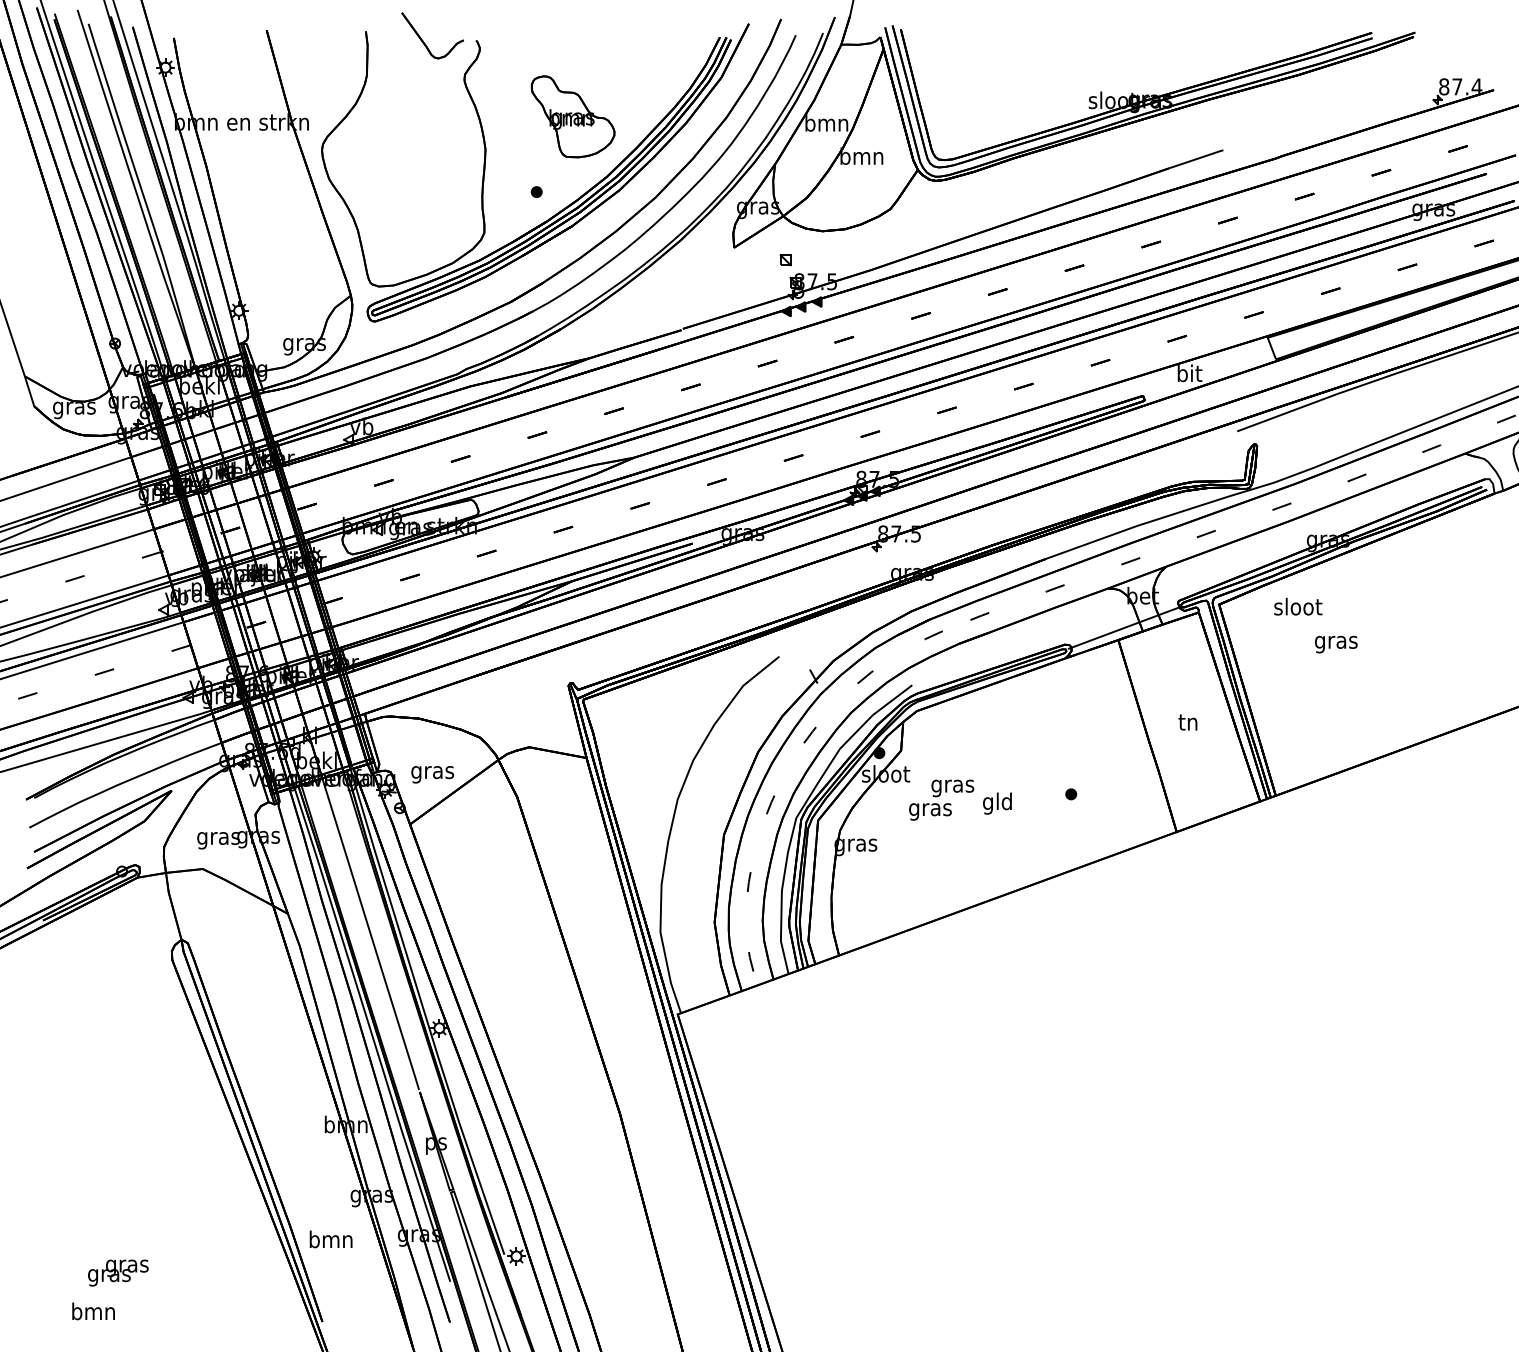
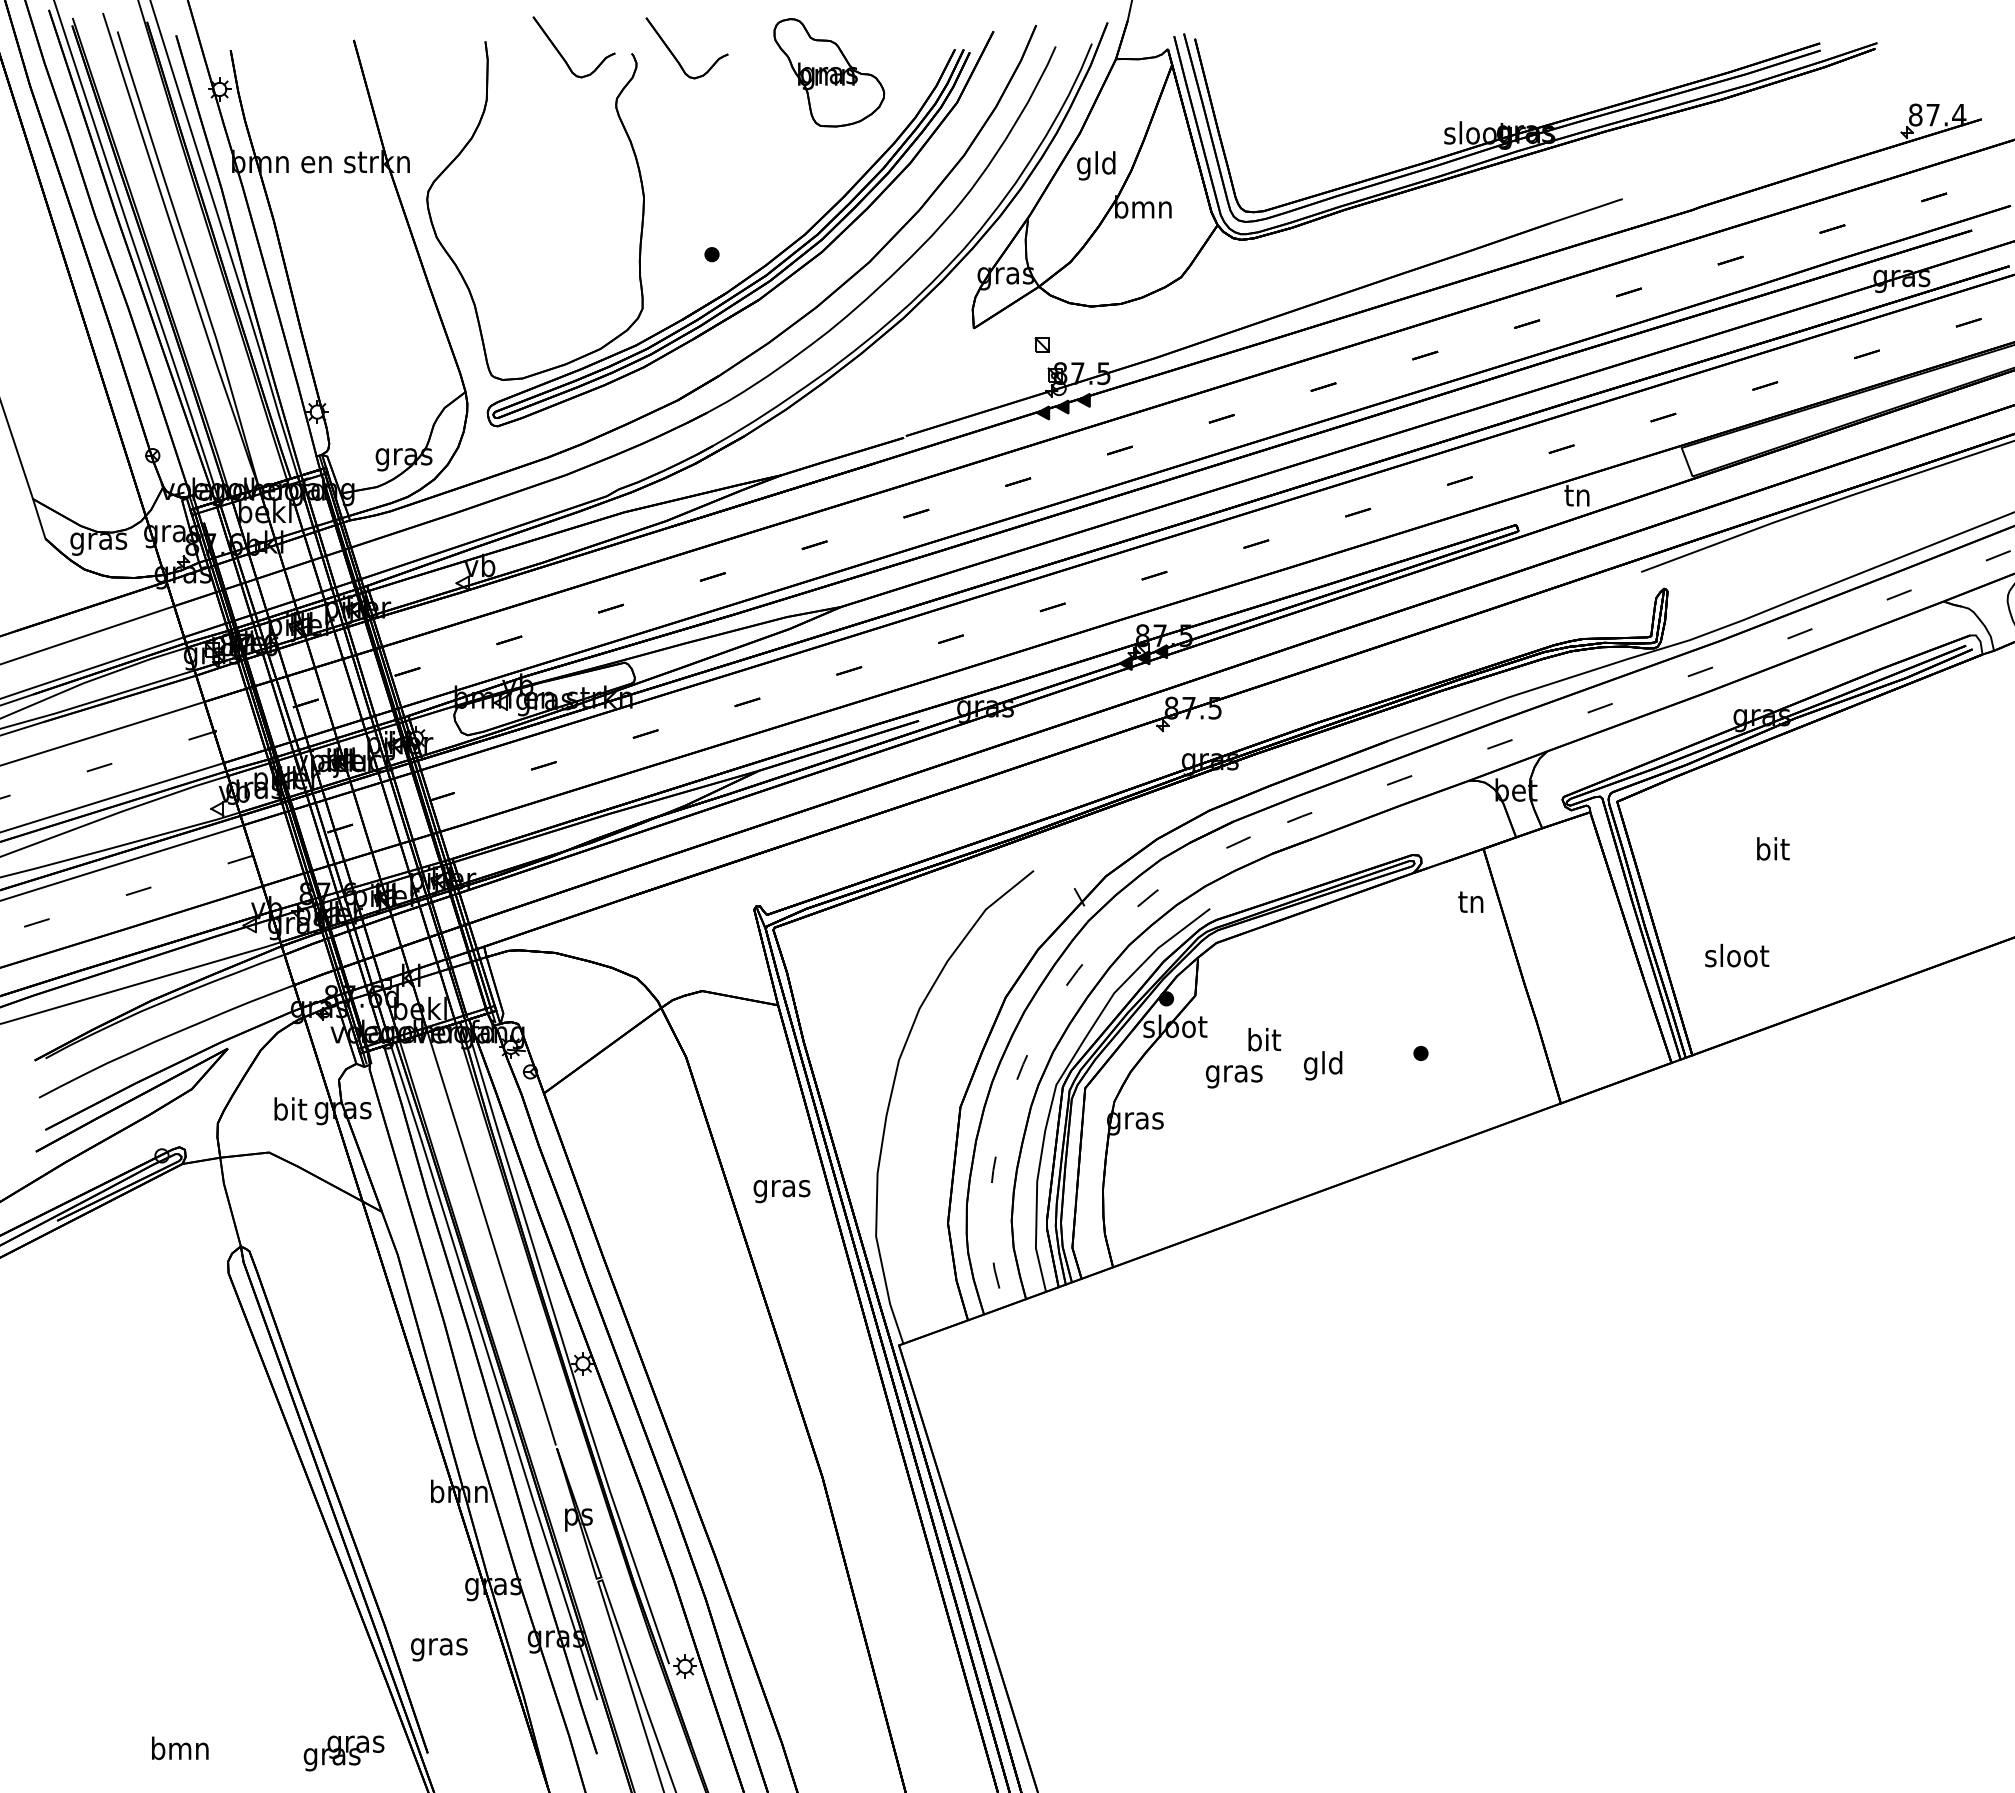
part: (509, 43) -> (676, 57), added
part: (573, 116) -> (829, 72), moved
text: (826, 124) -> (1096, 165), bmn -> gld
text: (1189, 372) -> (1578, 494), bit -> tn
text: (1298, 606) -> (1737, 955), moved
line: (1125, 627) -> (1492, 832), removed
text: (1336, 642) -> (1772, 851), gras -> bit
text: (1187, 721) -> (1470, 901), moved
text: (432, 774) -> (781, 1191), moved
text: (952, 786) -> (1263, 1042), gras -> bit
text: (218, 838) -> (289, 1111), gras -> bit
text: (331, 1241) -> (439, 1646), bmn -> gras
text: (117, 1273) -> (343, 1753), moved
text: (93, 1310) -> (180, 1747), moved

